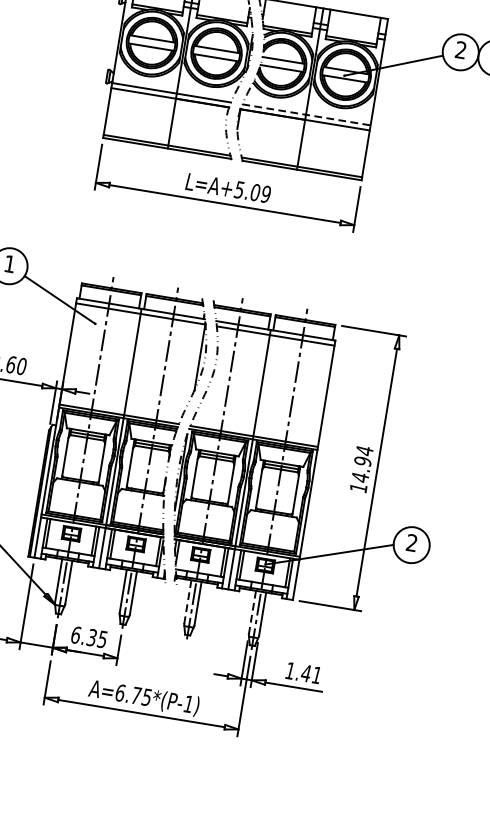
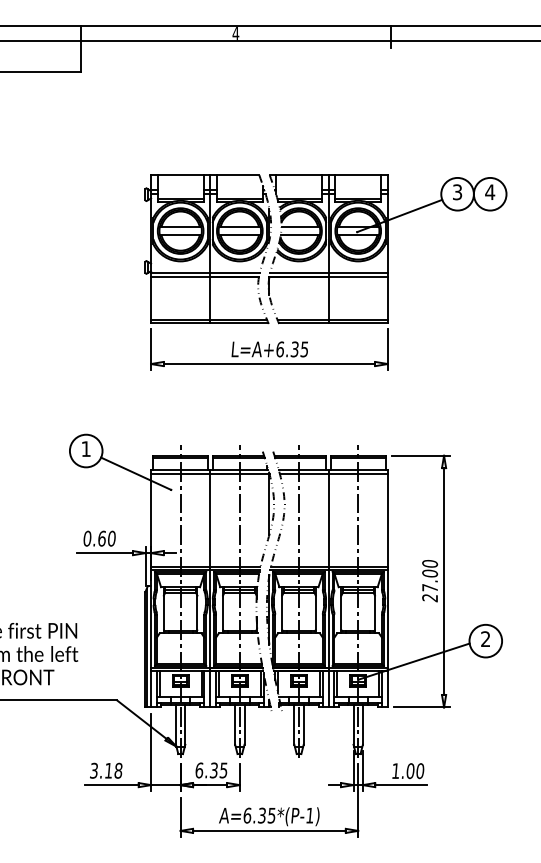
text: (460, 50) -> (457, 192), 2 -> 3
line: (306, 114) -> (329, 272), dashed -> solid
text: (252, 192) -> (292, 349), L=A+5.09 -> L=A+6.35
text: (361, 470) -> (430, 581), 14.94 -> 27.00
line: (187, 601) -> (294, 724), dashed -> solid
line: (252, 612) -> (353, 724), dashed -> solid
text: (311, 674) -> (415, 771), 1.41 -> 1.00
text: (135, 695) -> (261, 815), A=6.75*(P-1) -> A=6.35*(P-1)

